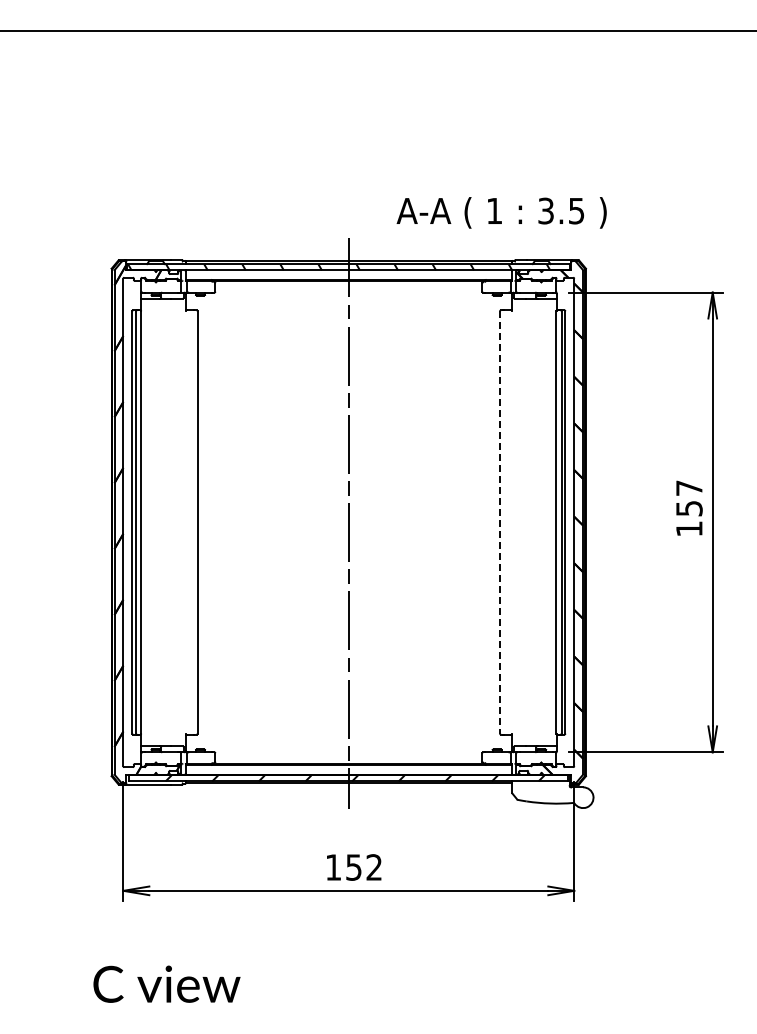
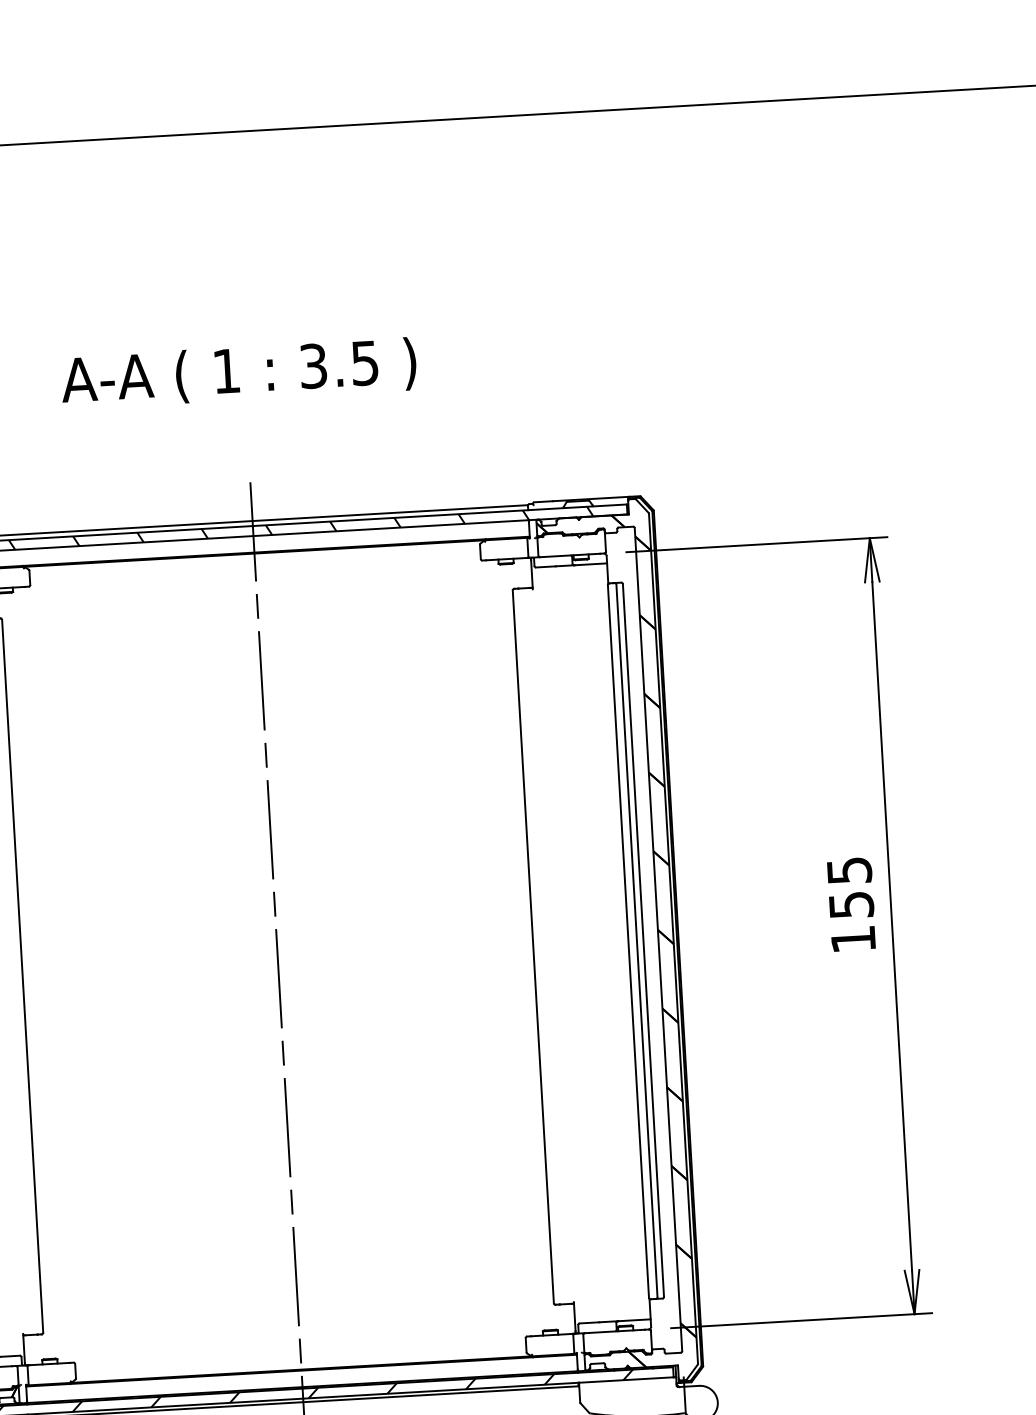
text: (501, 212) -> (238, 372), moved
text: (689, 487) -> (849, 869), 157 -> 155
line: (500, 522) -> (533, 946), dashed -> solid

